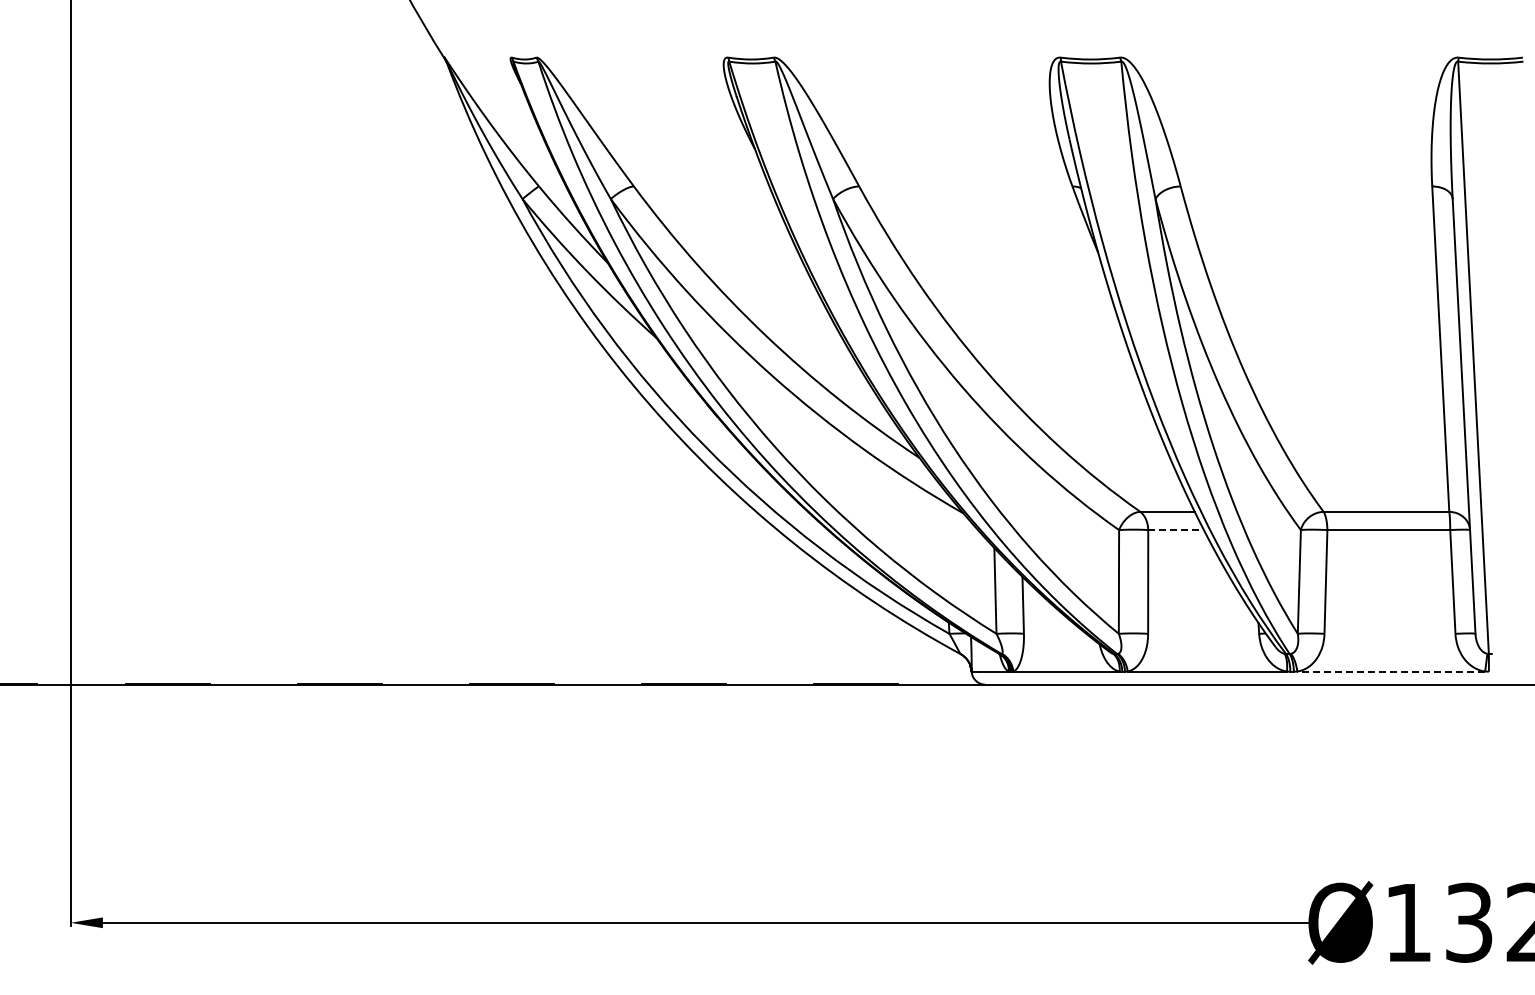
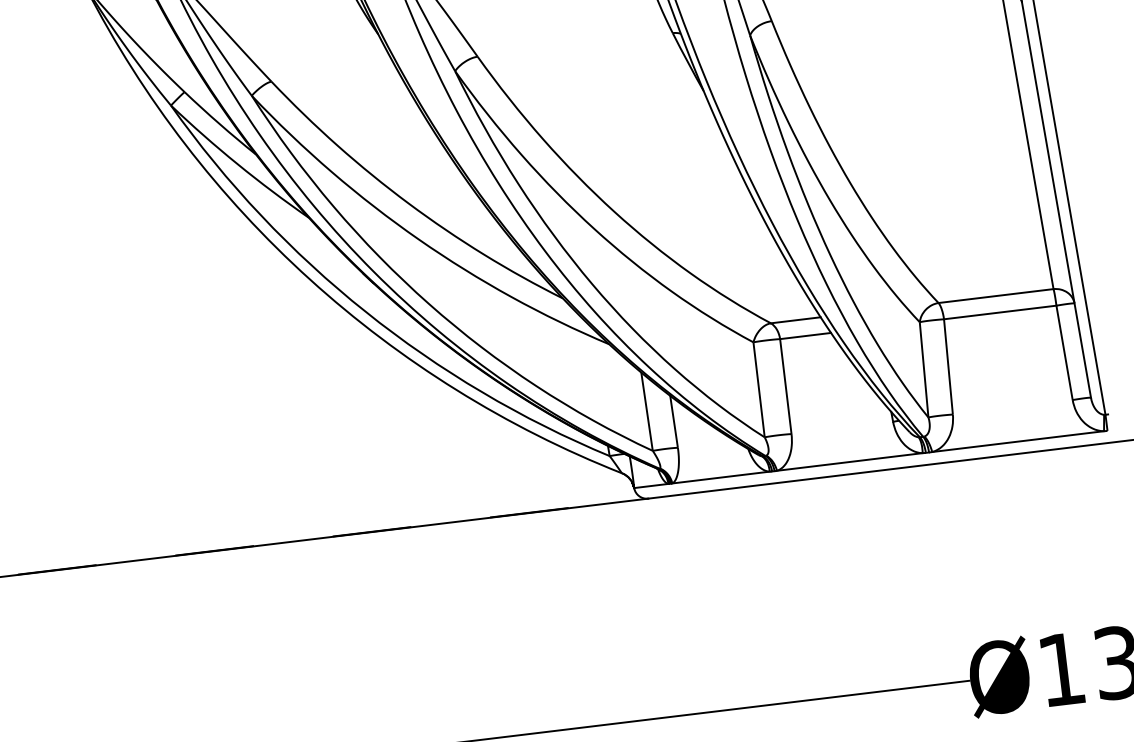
line: (1176, 530) -> (806, 336), dashed -> solid
line: (1391, 671) -> (1018, 441), dashed -> solid

